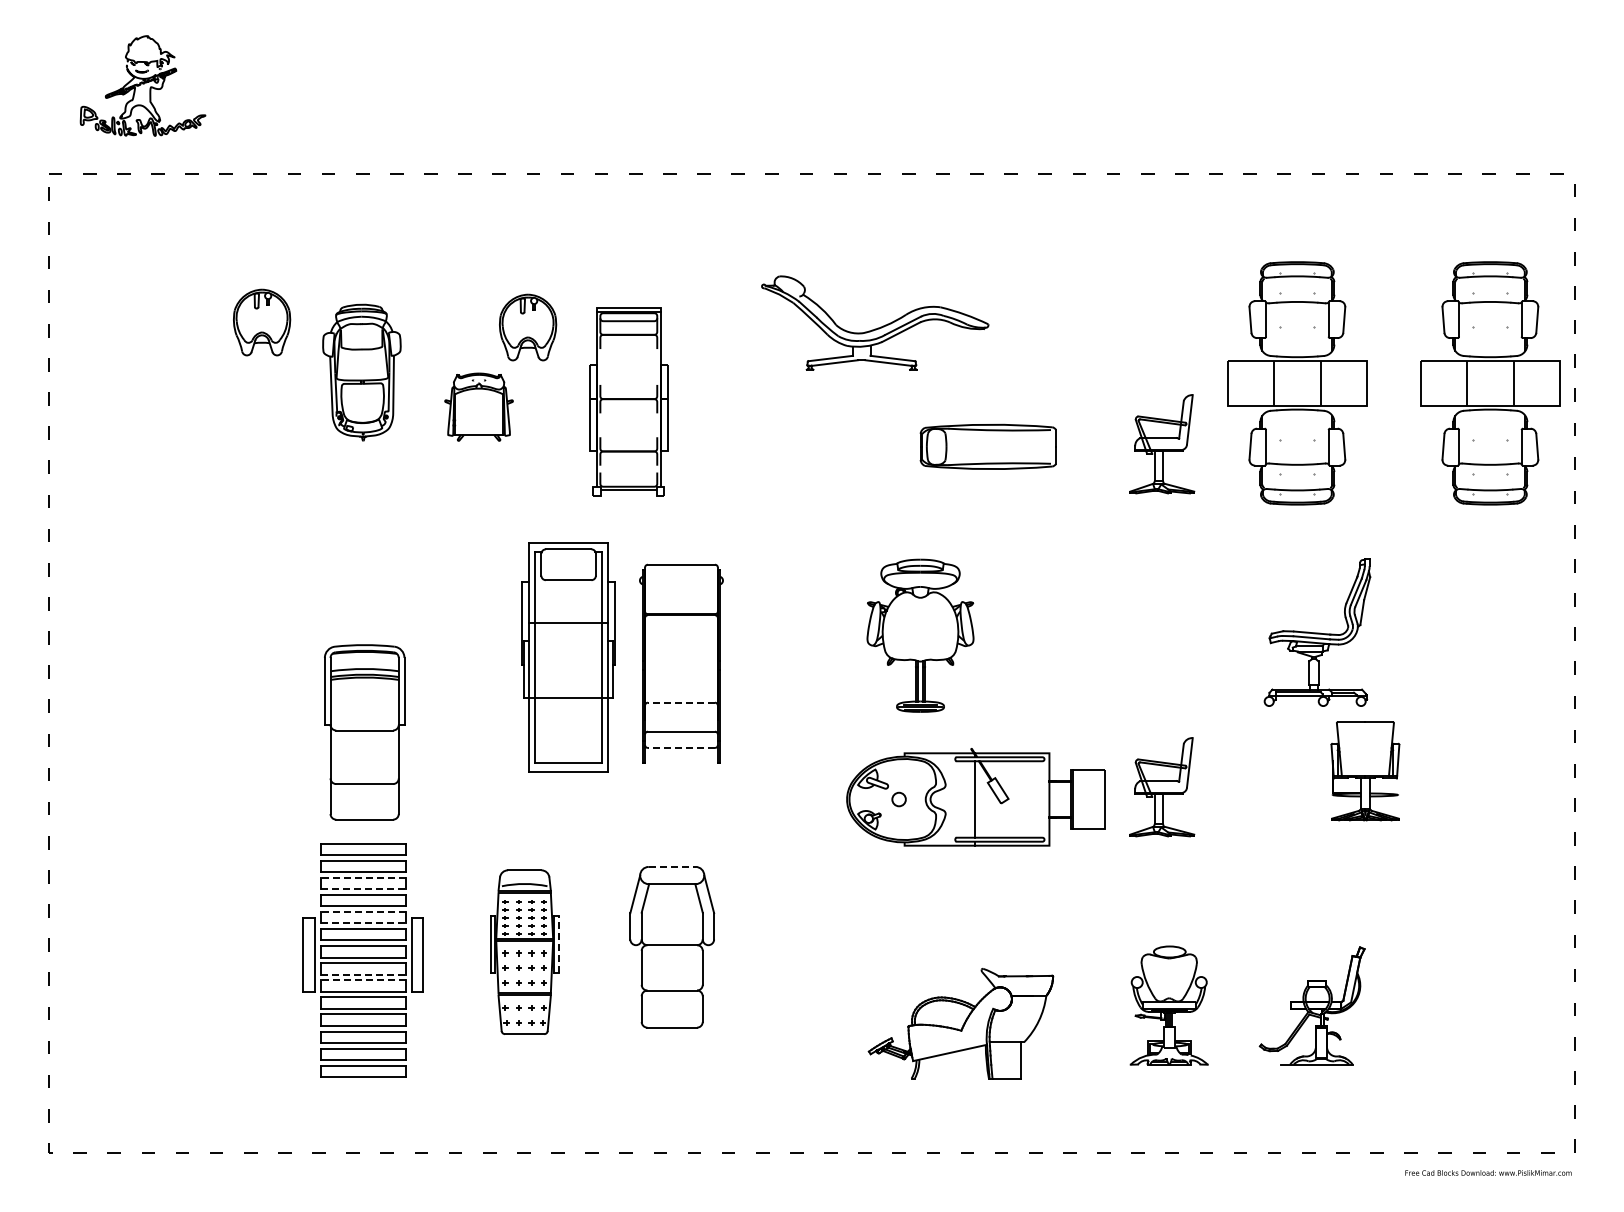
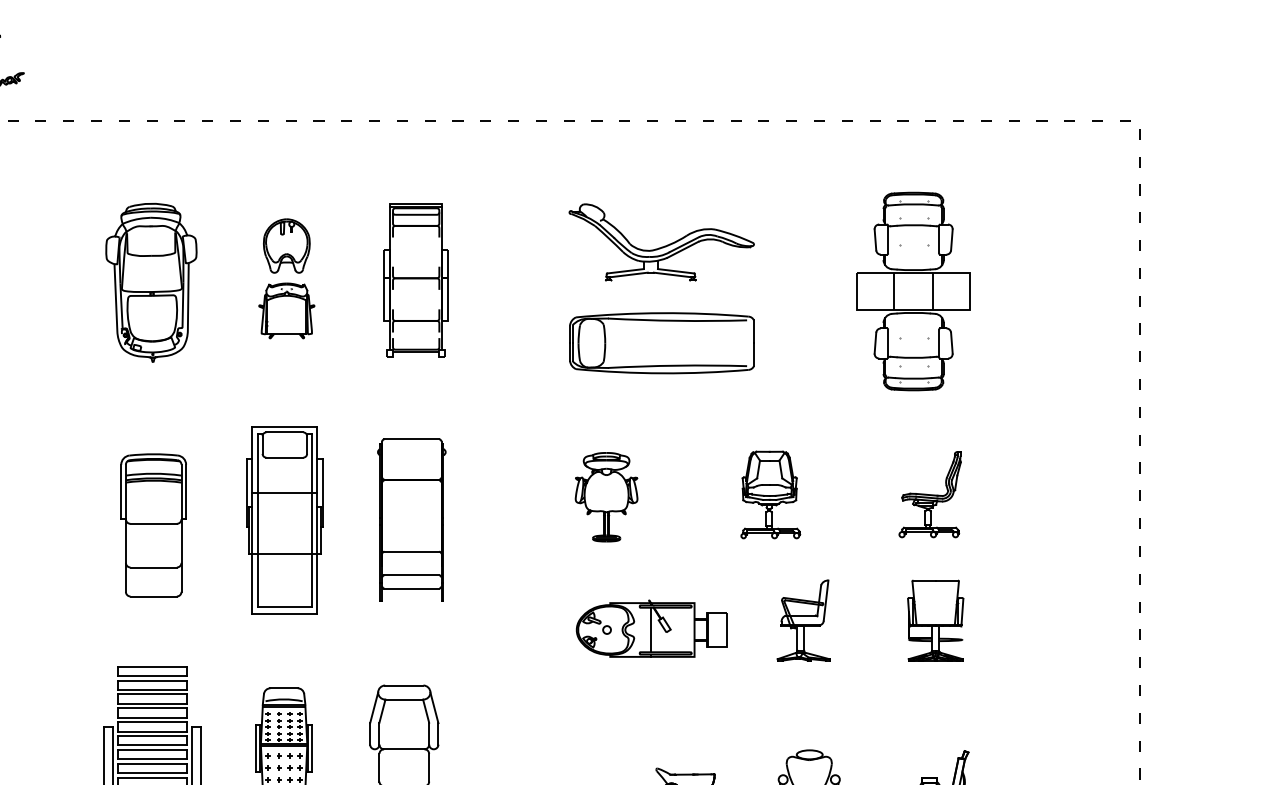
part: (262, 322) -> (70, 241), removed
part: (875, 322) -> (661, 241), moved
part: (361, 372) -> (151, 282), size x1.43
part: (1490, 383) -> (1071, 291), removed
part: (628, 401) -> (415, 280), moved
part: (478, 406) -> (286, 310), moved
part: (1162, 444) -> (803, 341), removed
part: (987, 446) -> (661, 342), size x1.67
part: (1317, 632) -> (930, 494), size x0.71
part: (1121, 633) -> (770, 495), added
part: (920, 635) -> (606, 496), size x0.71
part: (568, 657) -> (284, 520), moved
line: (681, 702) -> (411, 551), dashed -> solid
part: (364, 732) -> (153, 525), moved
line: (681, 747) -> (411, 588), dashed -> solid
part: (1365, 771) -> (935, 620), moved
part: (975, 796) -> (651, 628), size x0.71
line: (672, 866) -> (404, 685), dashed -> solid
line: (363, 877) -> (152, 694), dashed -> solid
line: (363, 889) -> (152, 703), dashed -> solid
line: (363, 912) -> (152, 722), dashed -> solid
line: (363, 923) -> (152, 731), dashed -> solid
line: (558, 943) -> (311, 747), dashed -> solid
line: (363, 974) -> (152, 773), dashed -> solid
line: (363, 980) -> (152, 778), dashed -> solid

